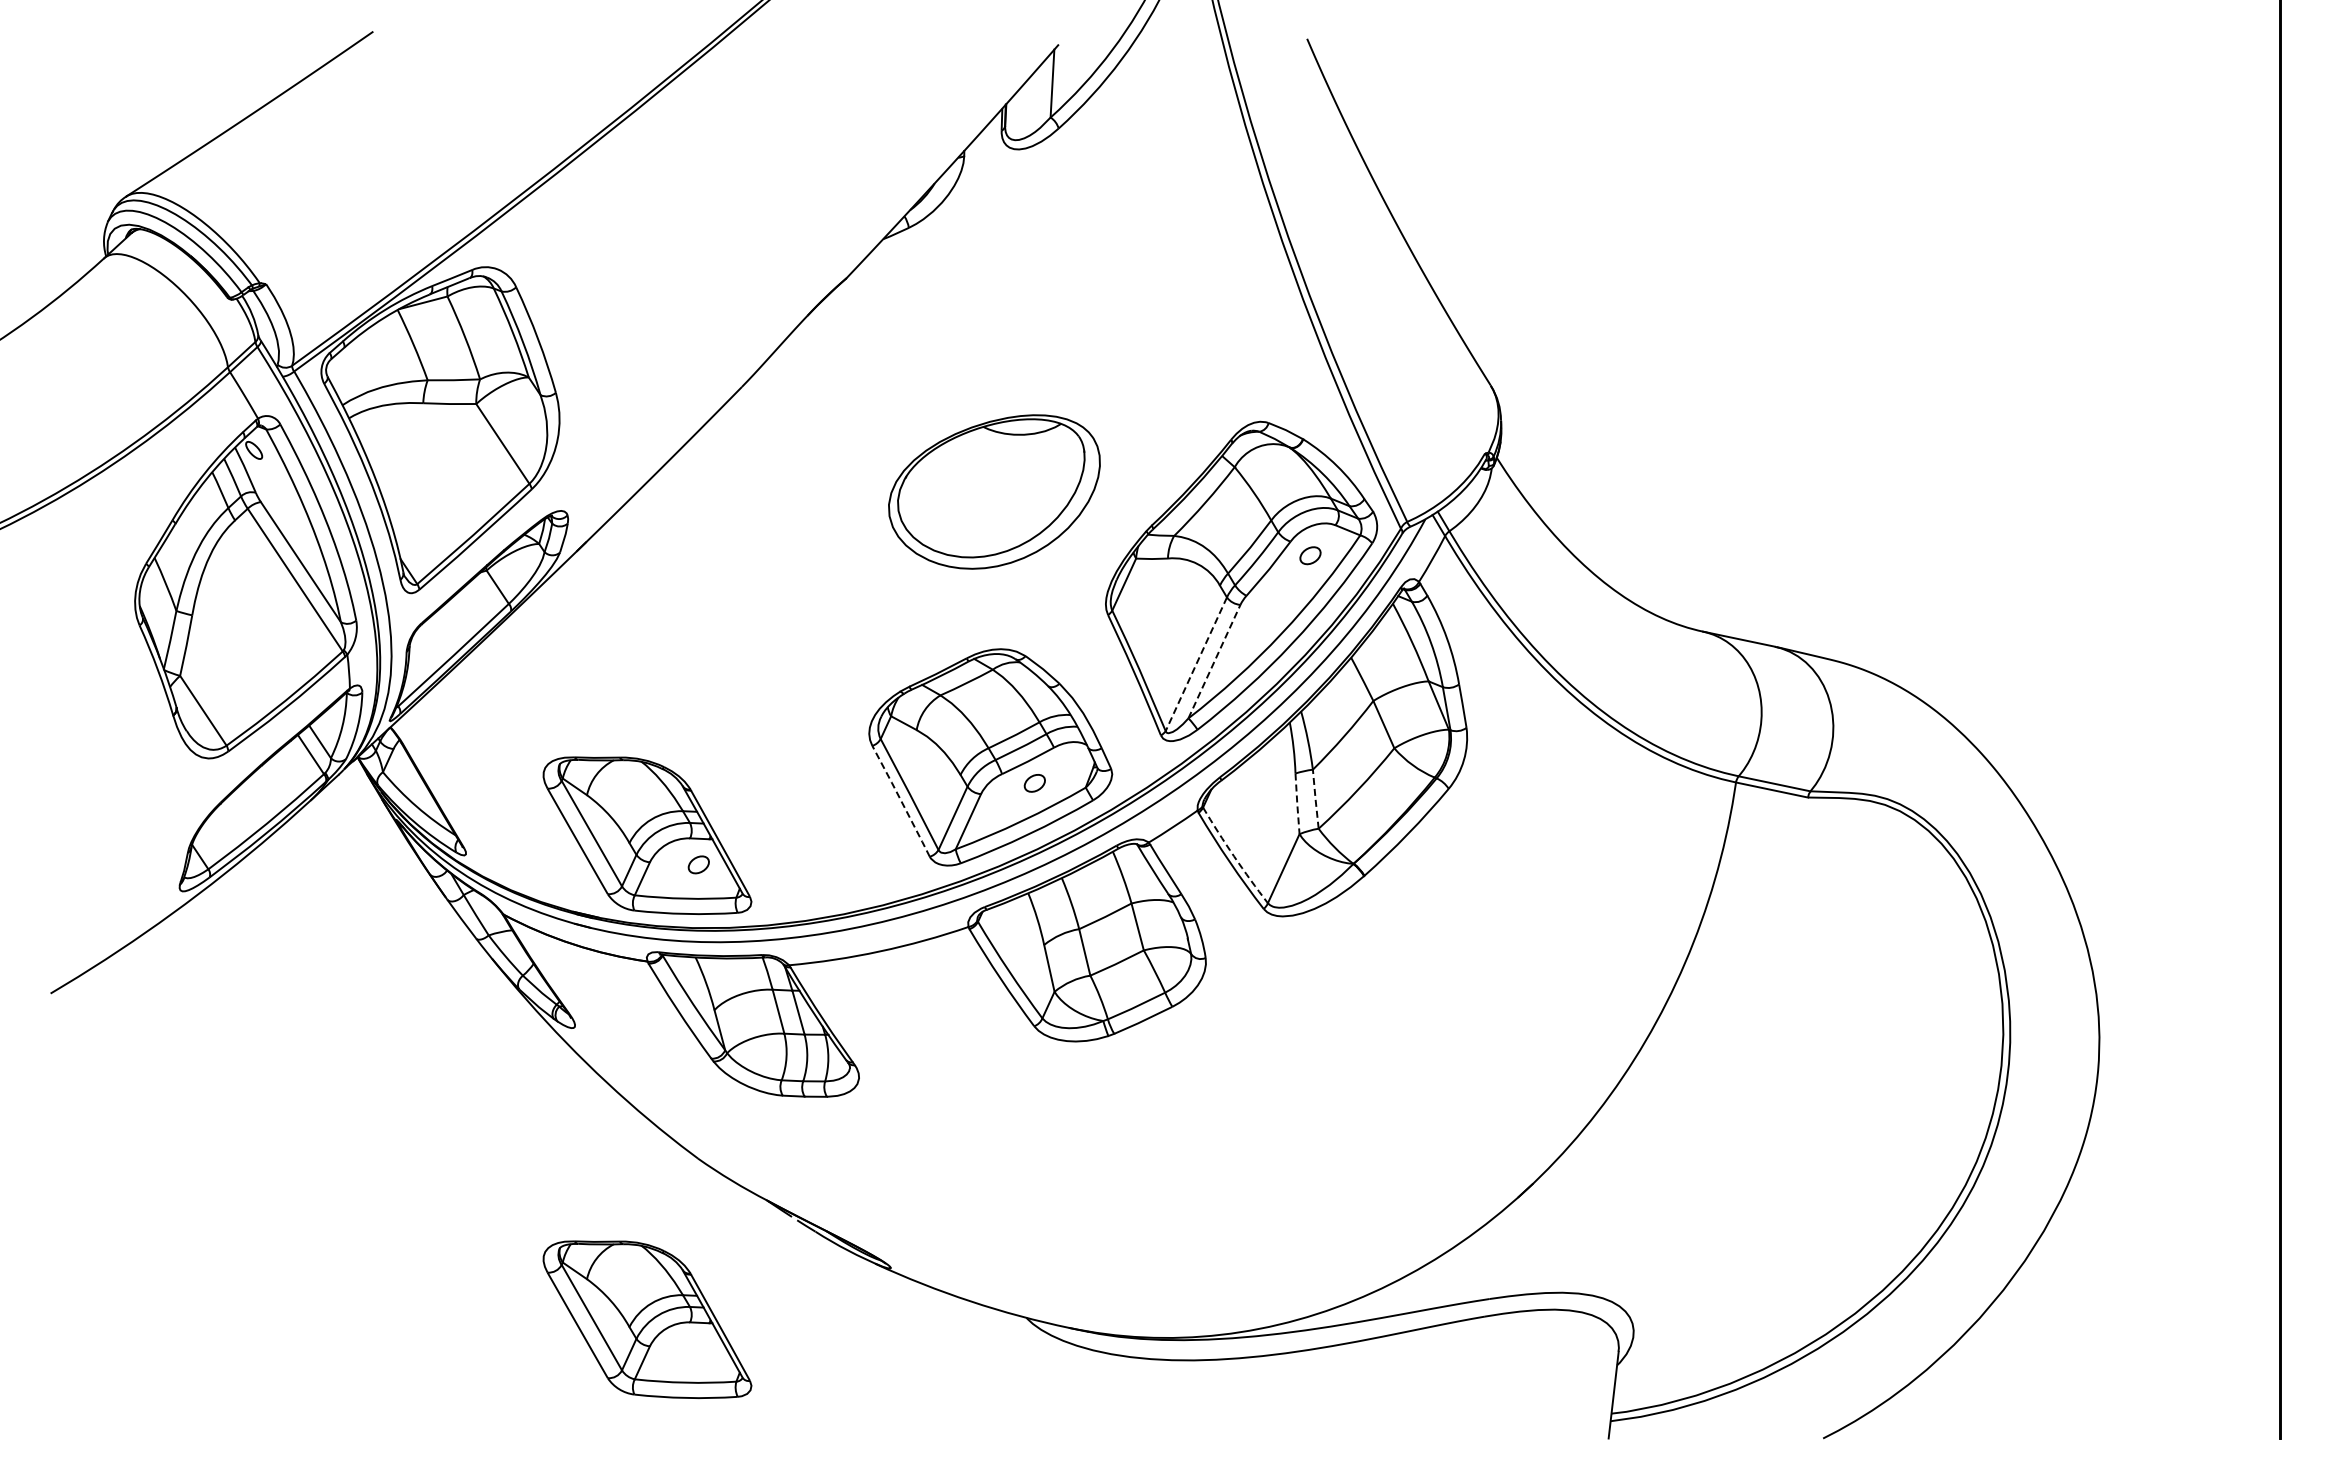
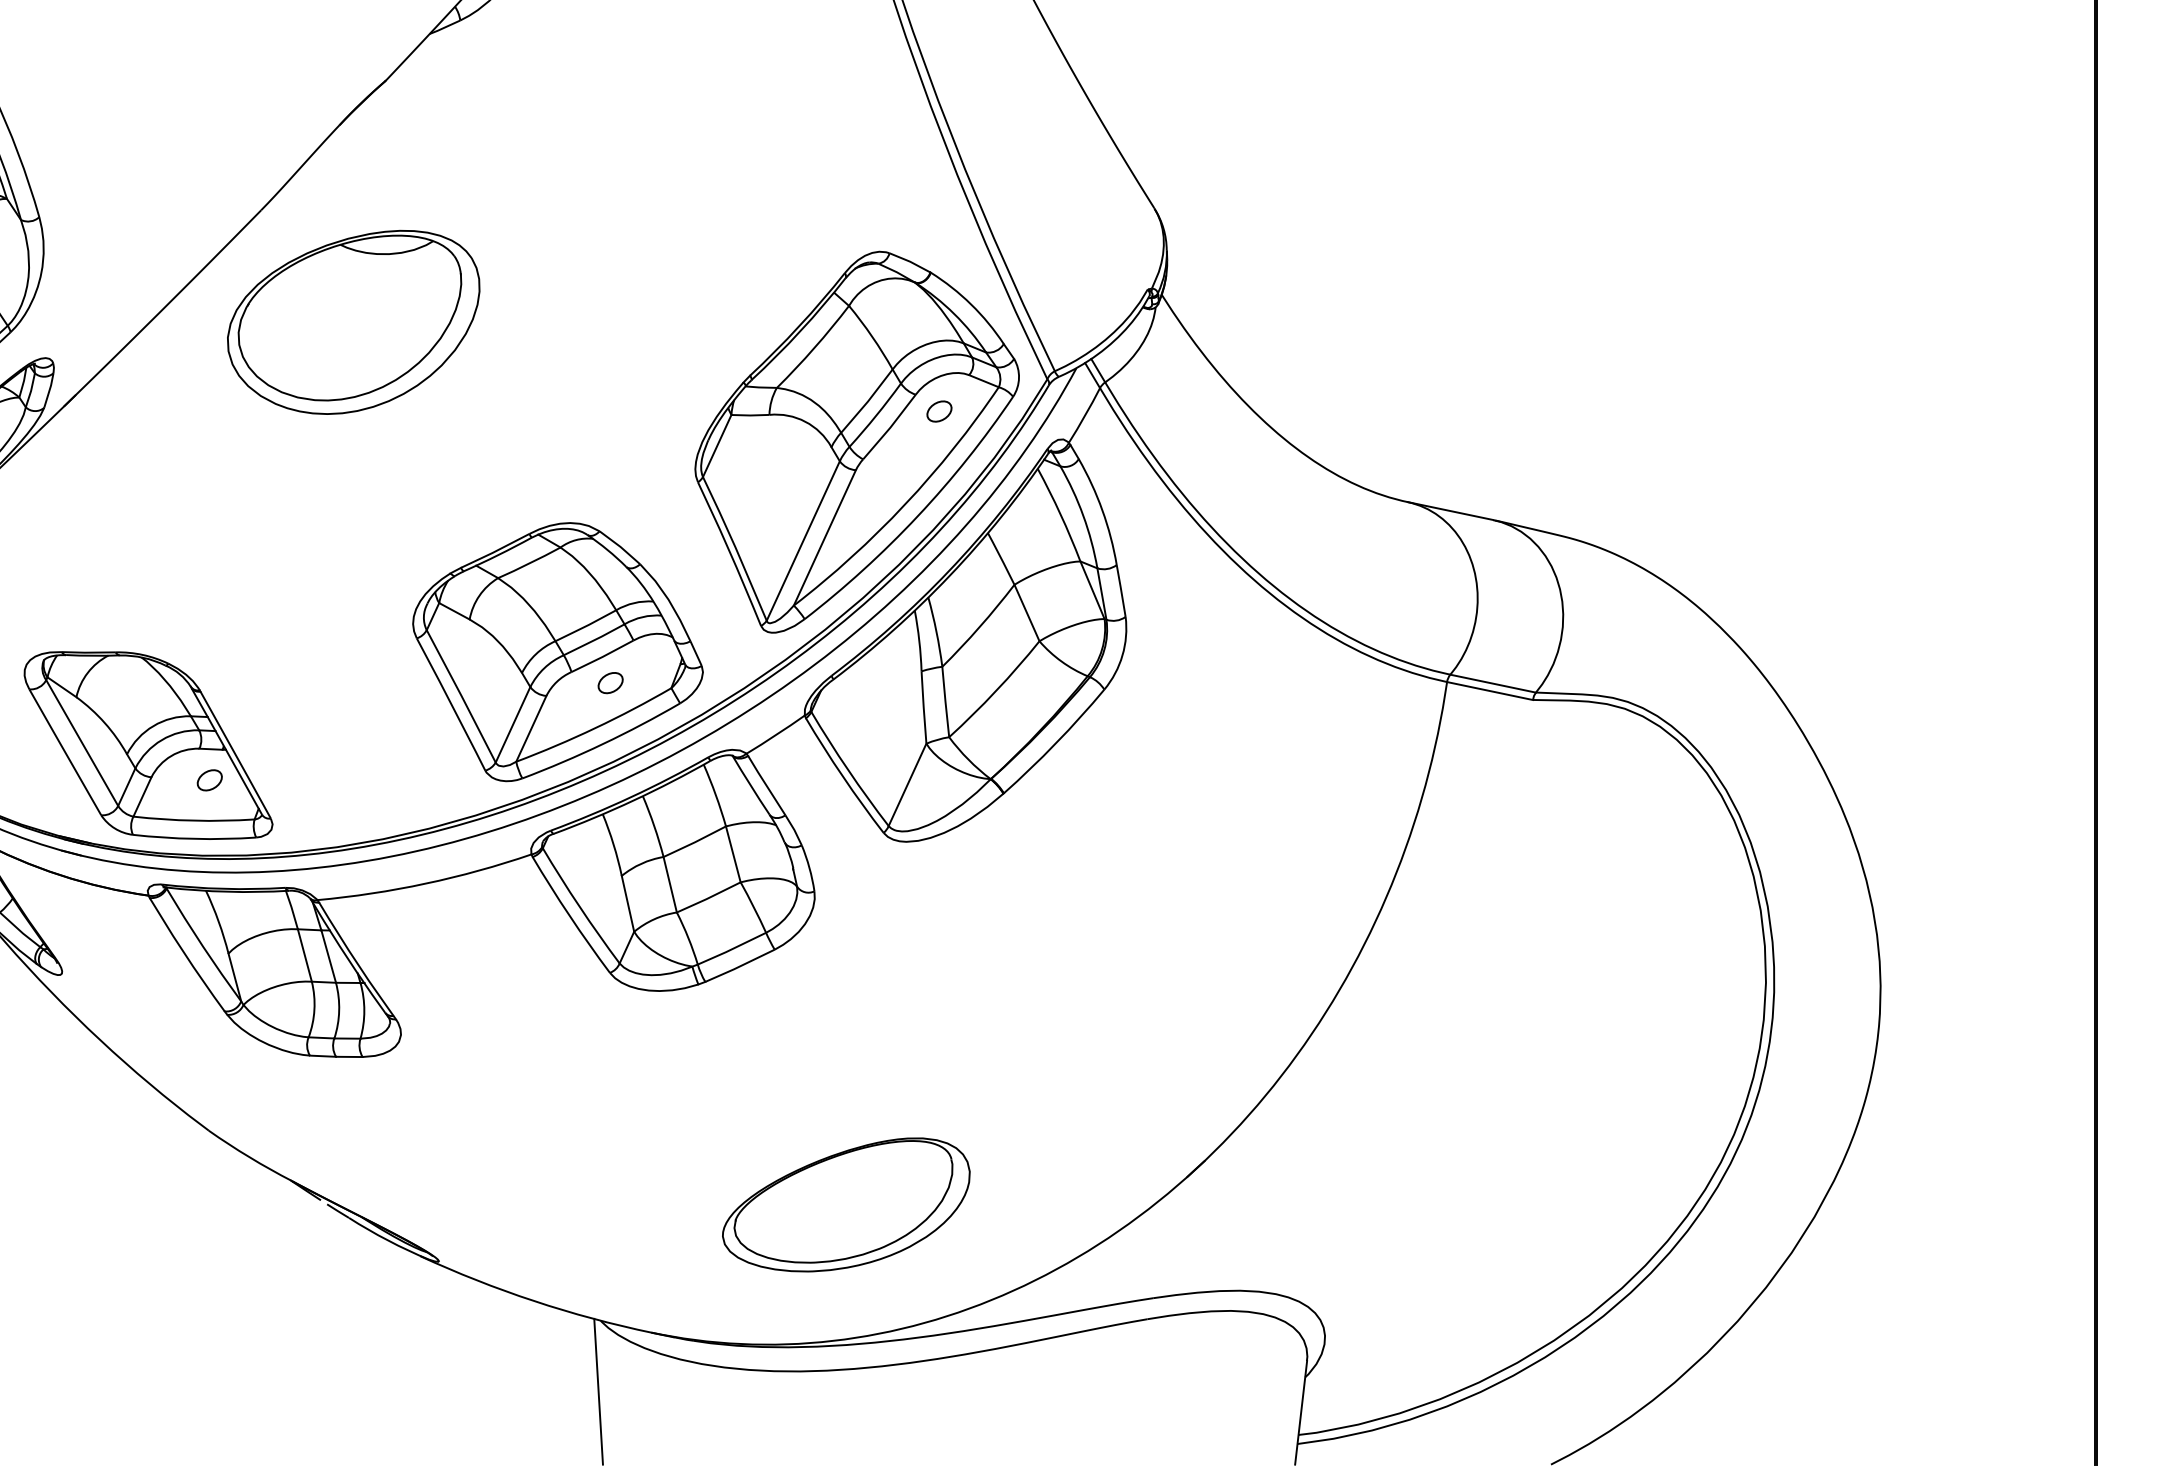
part: (994, 491) -> (353, 321), moved
line: (1214, 661) -> (824, 537), dashed -> solid
line: (1196, 664) -> (803, 541), dashed -> solid
line: (1315, 799) -> (945, 702), dashed -> solid
line: (901, 801) -> (451, 704), dashed -> solid
line: (1297, 803) -> (923, 707), dashed -> solid
arc: (1234, 856) -> (848, 770), dashed -> solid
part: (1232, 1220) -> (846, 1204), added
part: (647, 1319) -> (148, 1322), removed
line: (1024, 1377) -> (598, 1391), added

